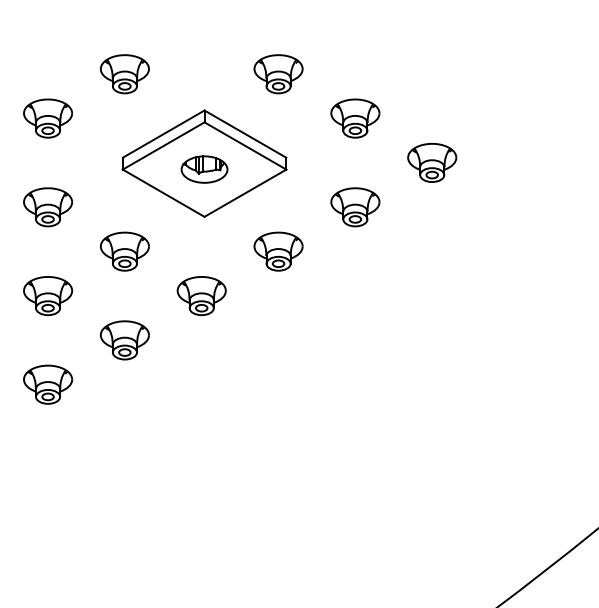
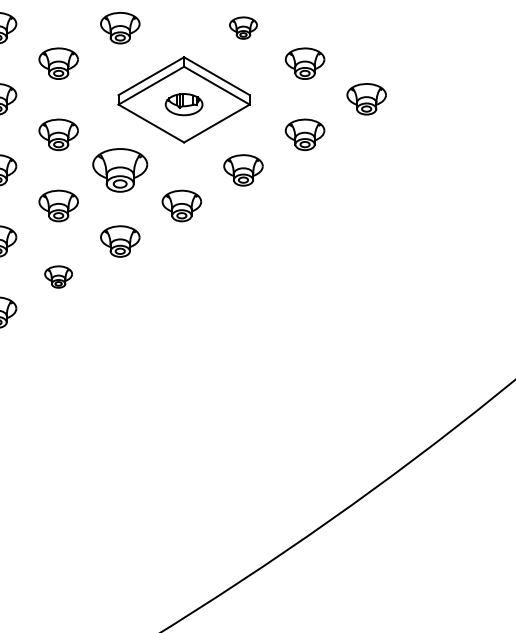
part: (278, 73) -> (243, 27), size x0.7
part: (125, 251) -> (120, 170), size x1.4
part: (47, 383) -> (58, 276), size x0.7

